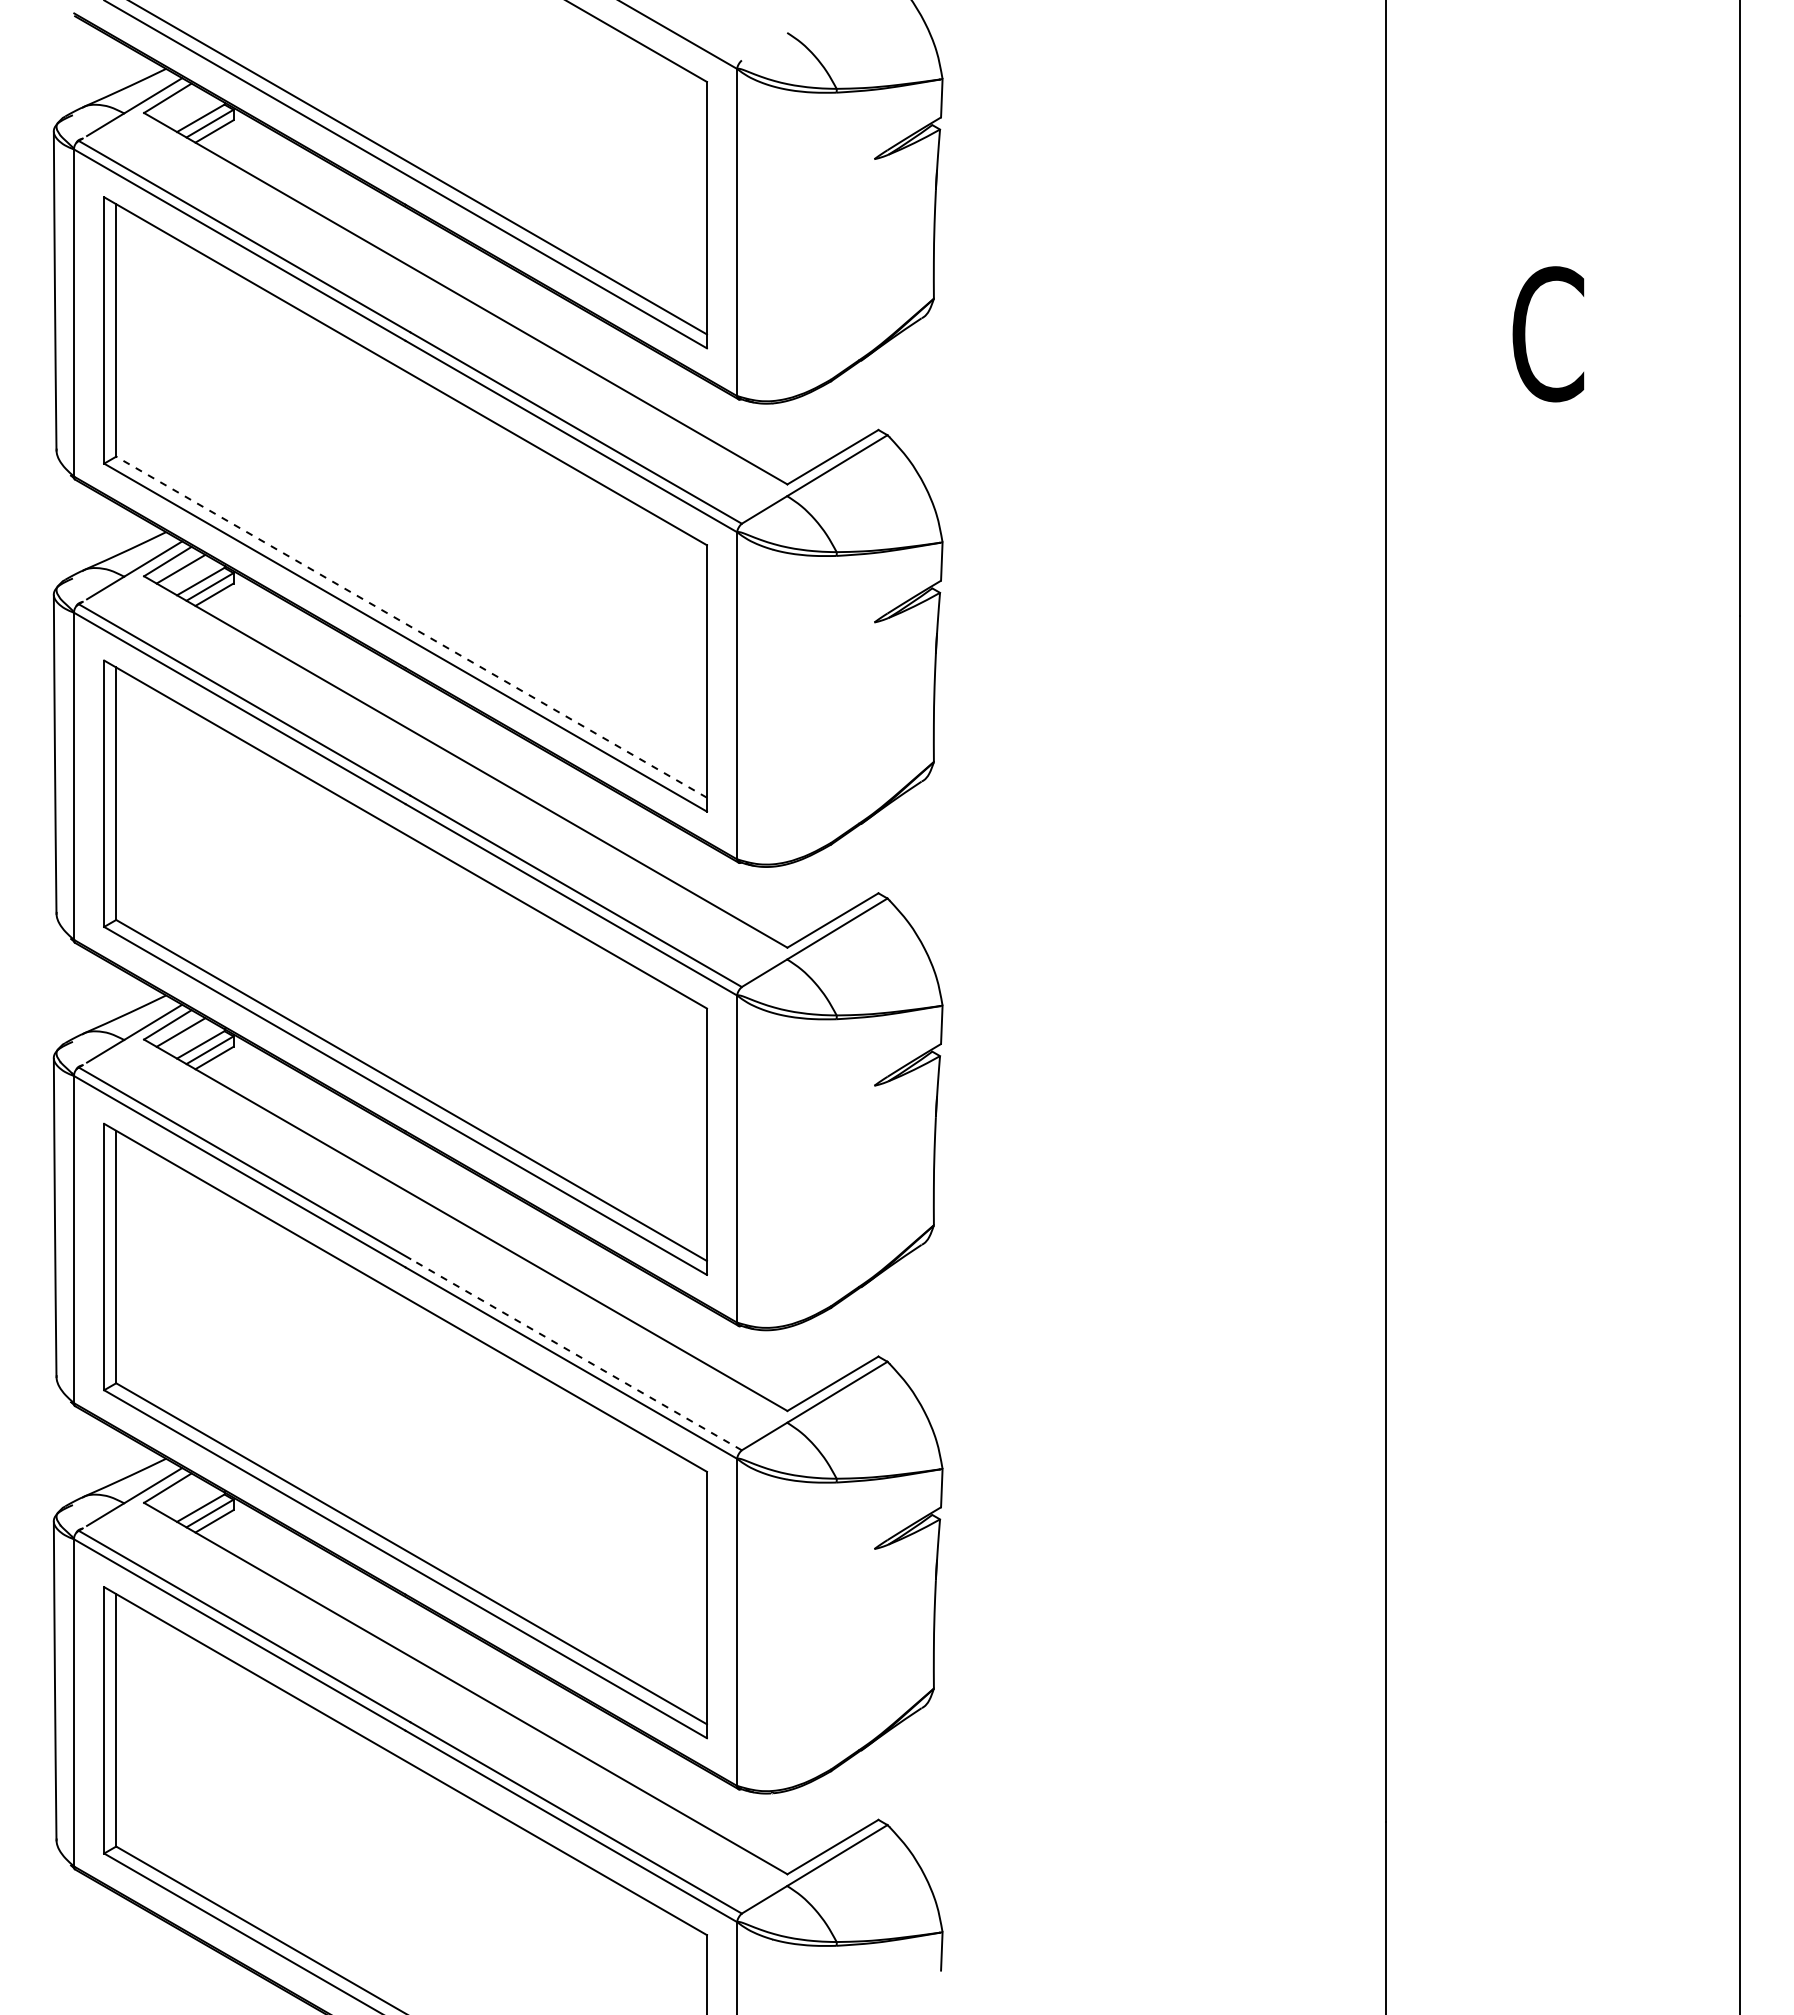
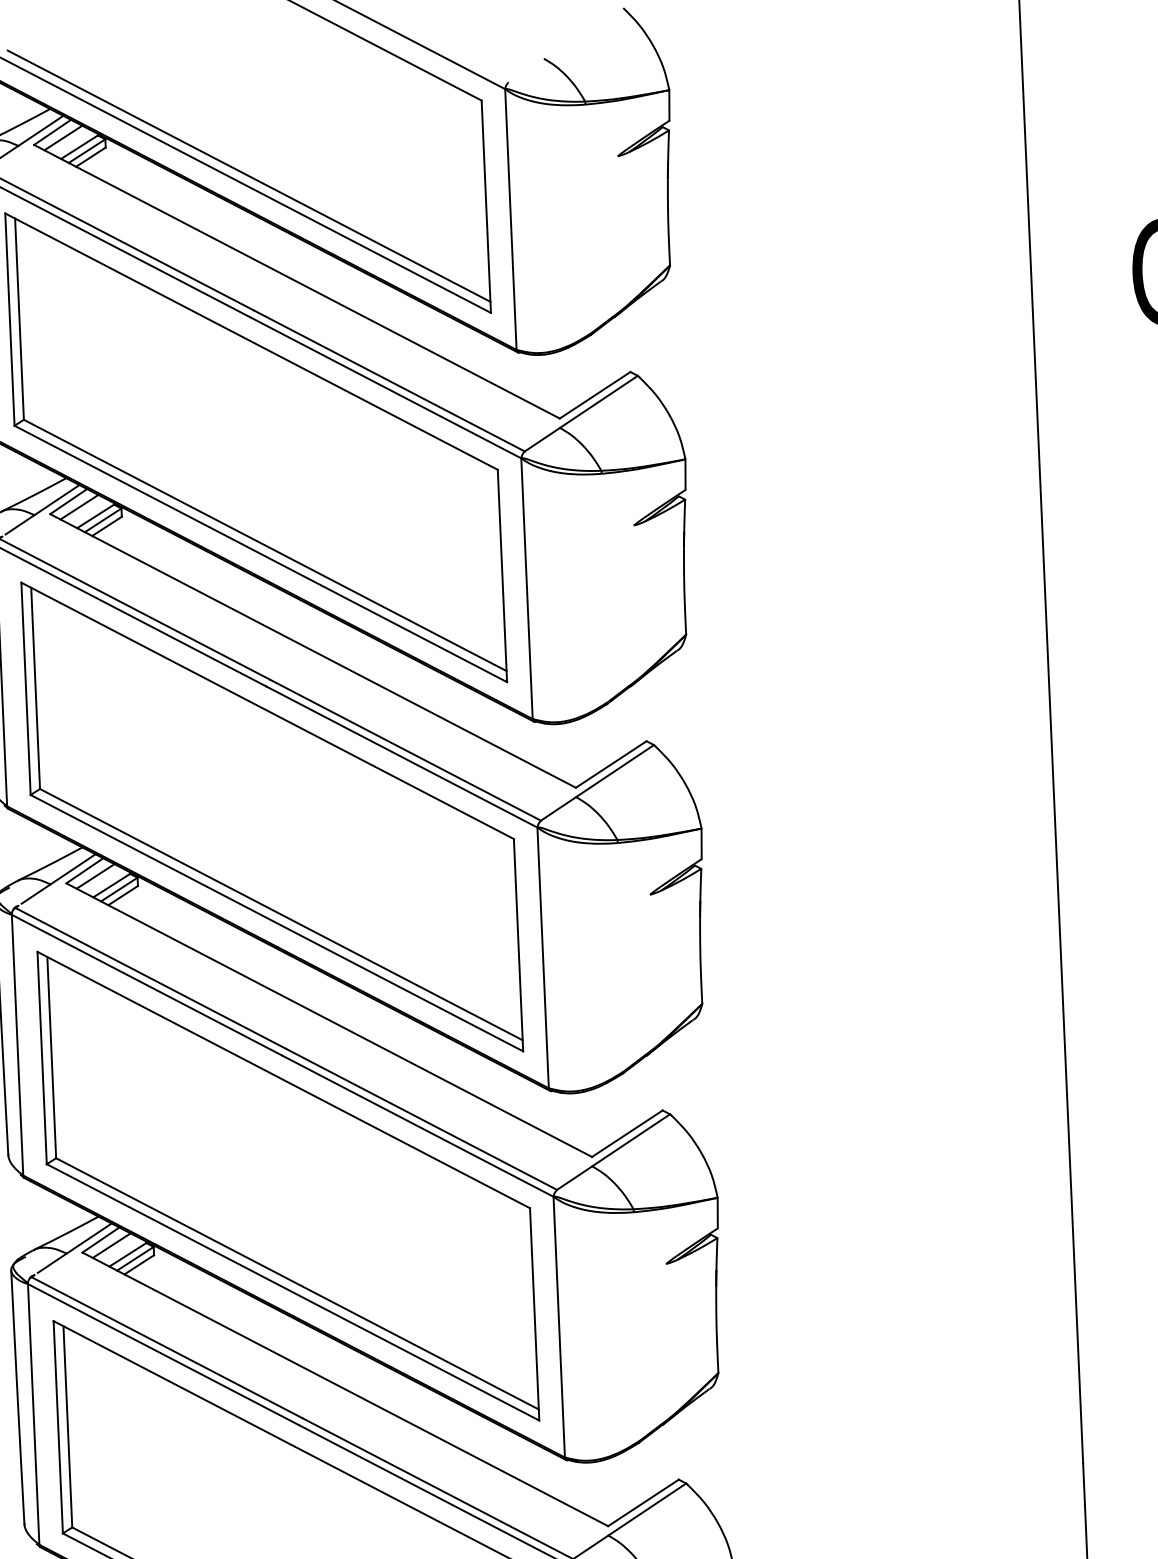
line: (180, 105) -> (62, 137), added
line: (411, 626) -> (265, 544), dashed -> solid
line: (575, 1354) -> (421, 1119), dashed -> solid
line: (180, 1495) -> (111, 1245), added

